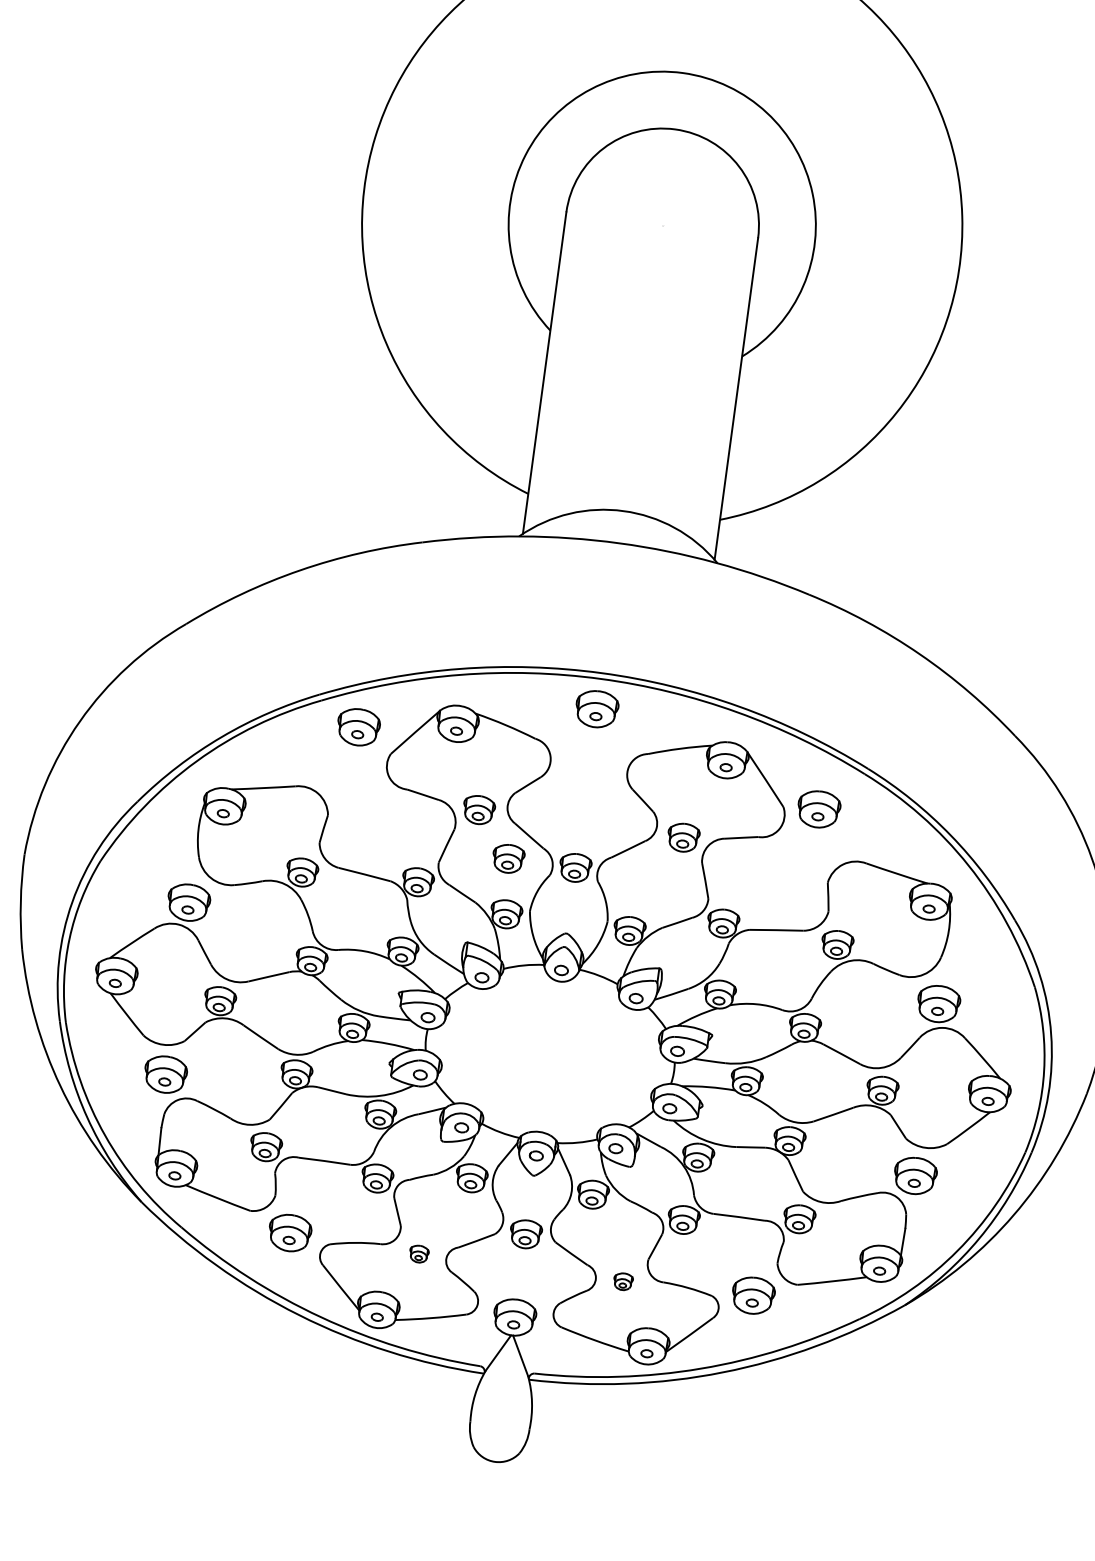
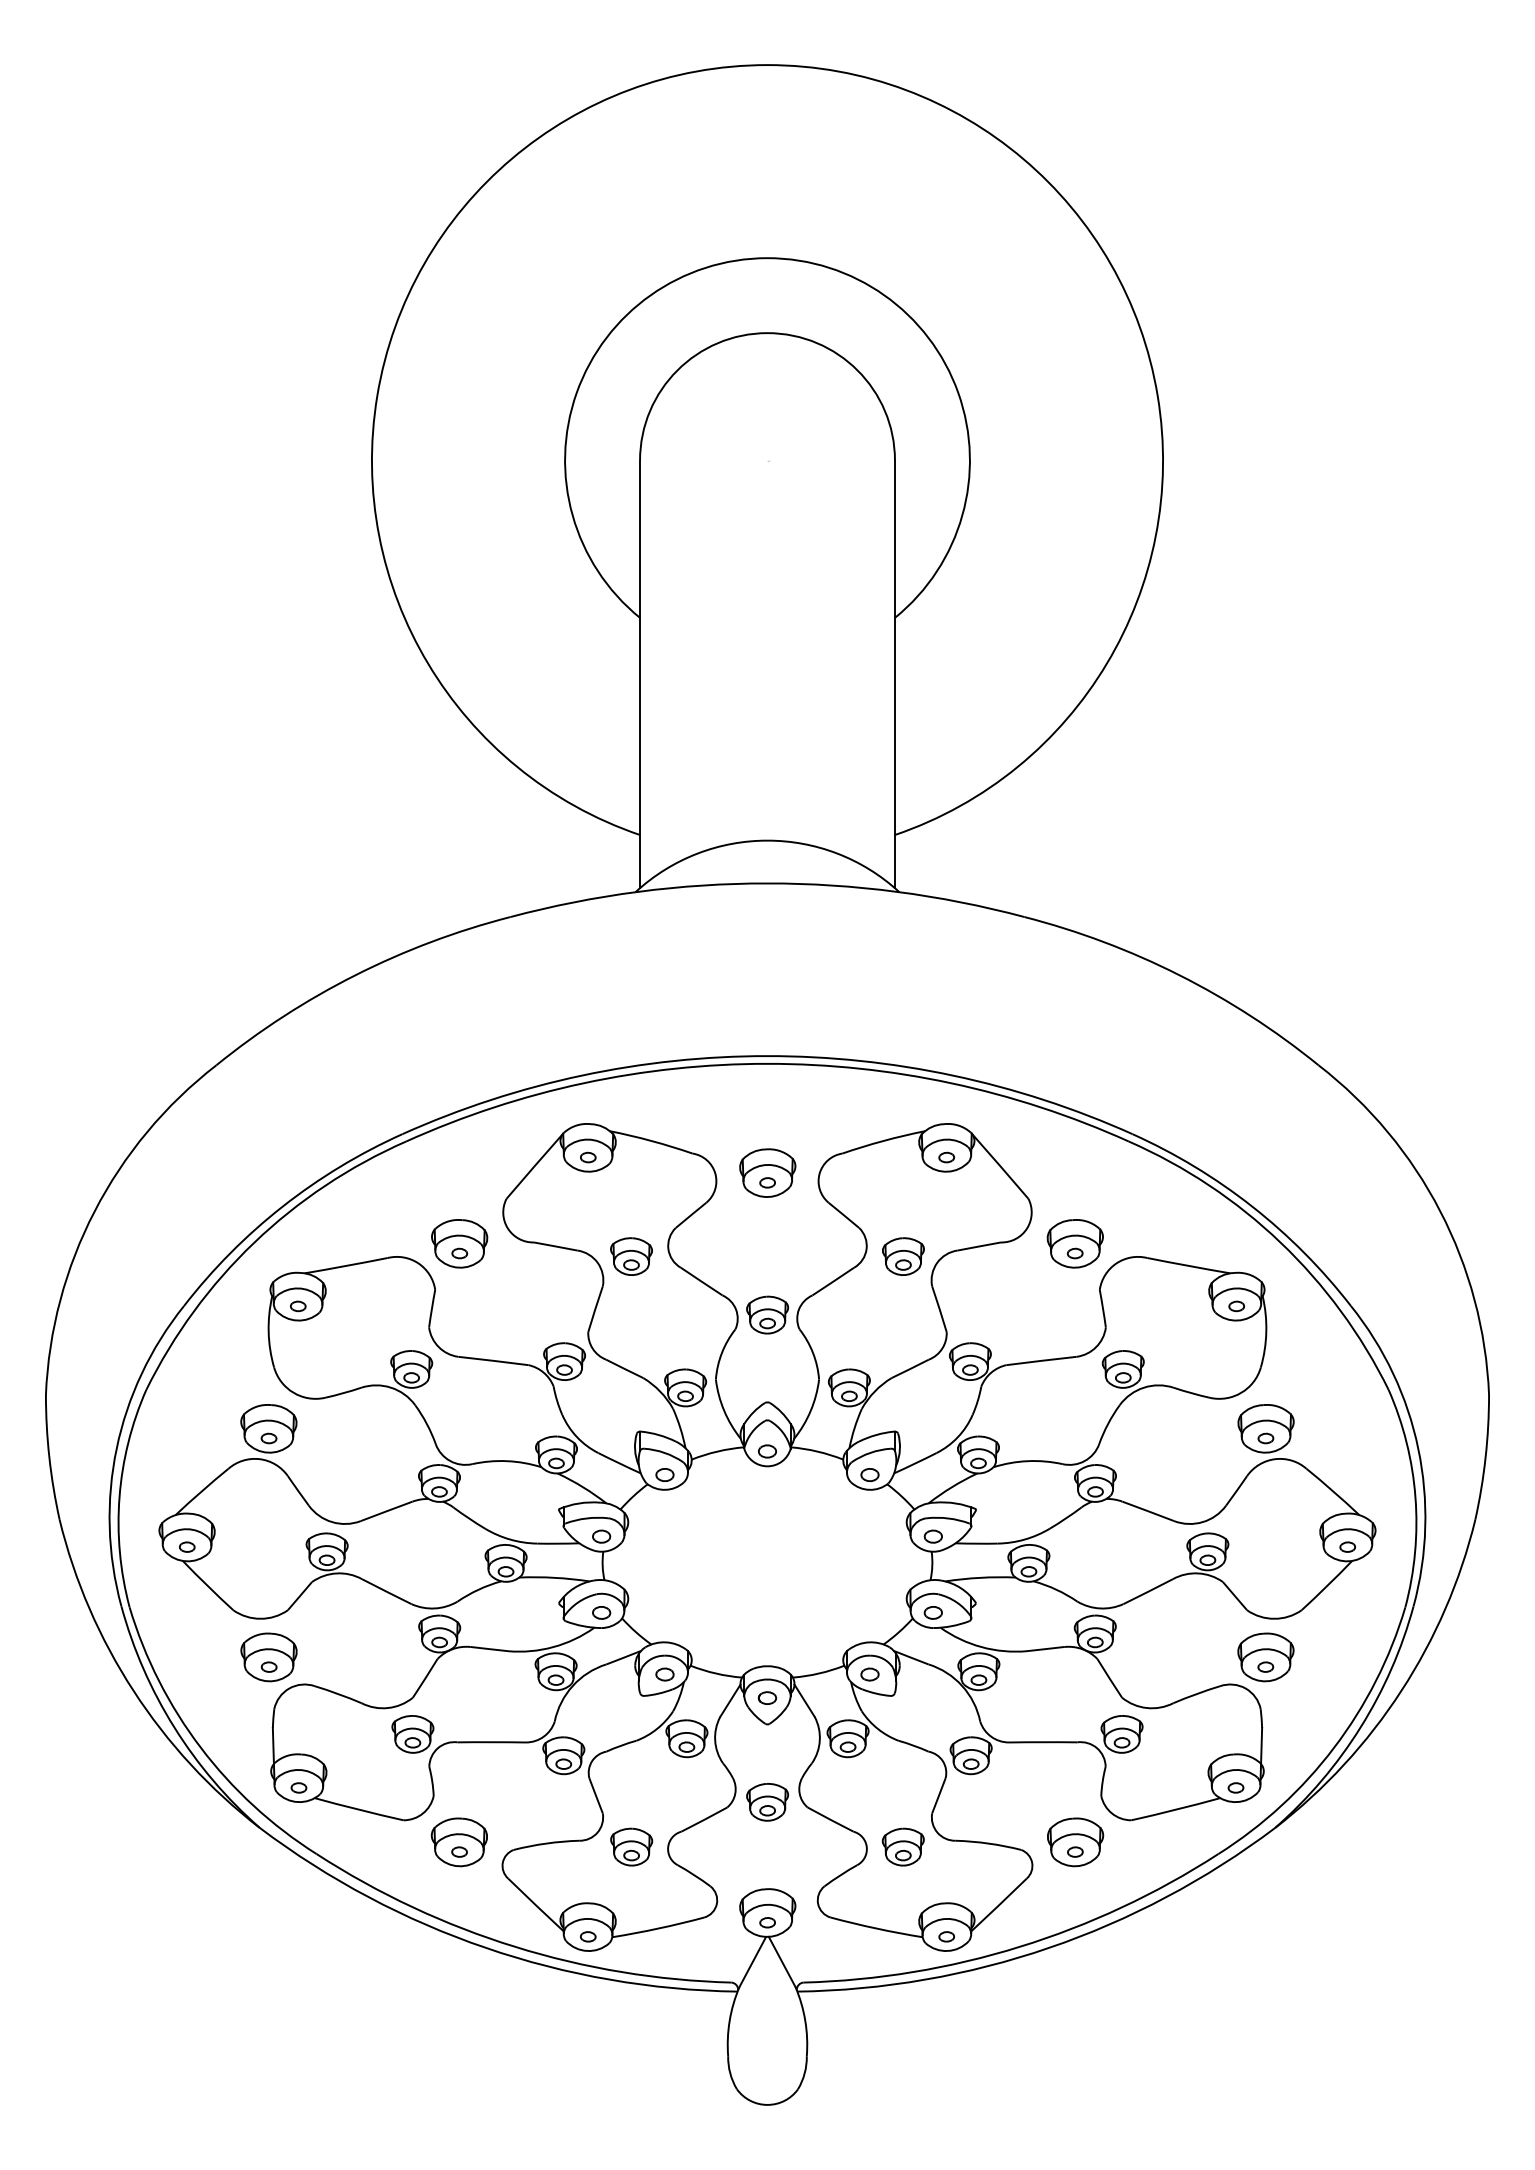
part: (596, 708) -> (767, 1172), moved
part: (358, 727) -> (459, 1243), moved
part: (818, 809) -> (1074, 1243), moved
part: (508, 858) -> (678, 1314), removed
part: (419, 1253) -> (631, 1846), size x1.67
part: (622, 1281) -> (902, 1846), size x1.67

